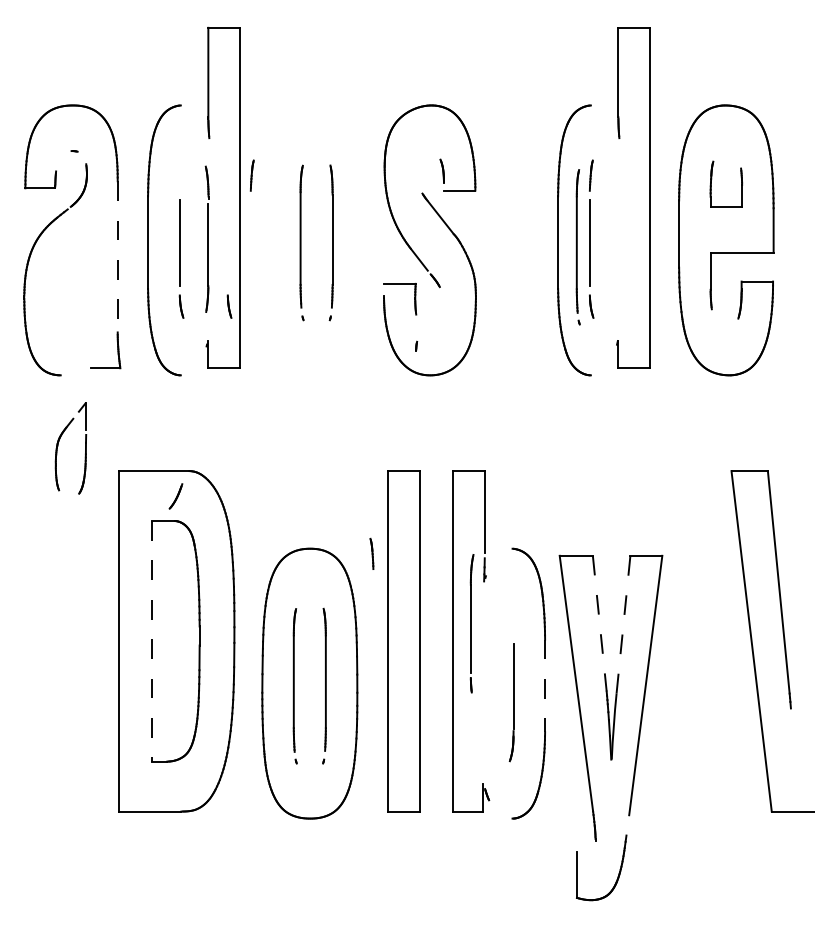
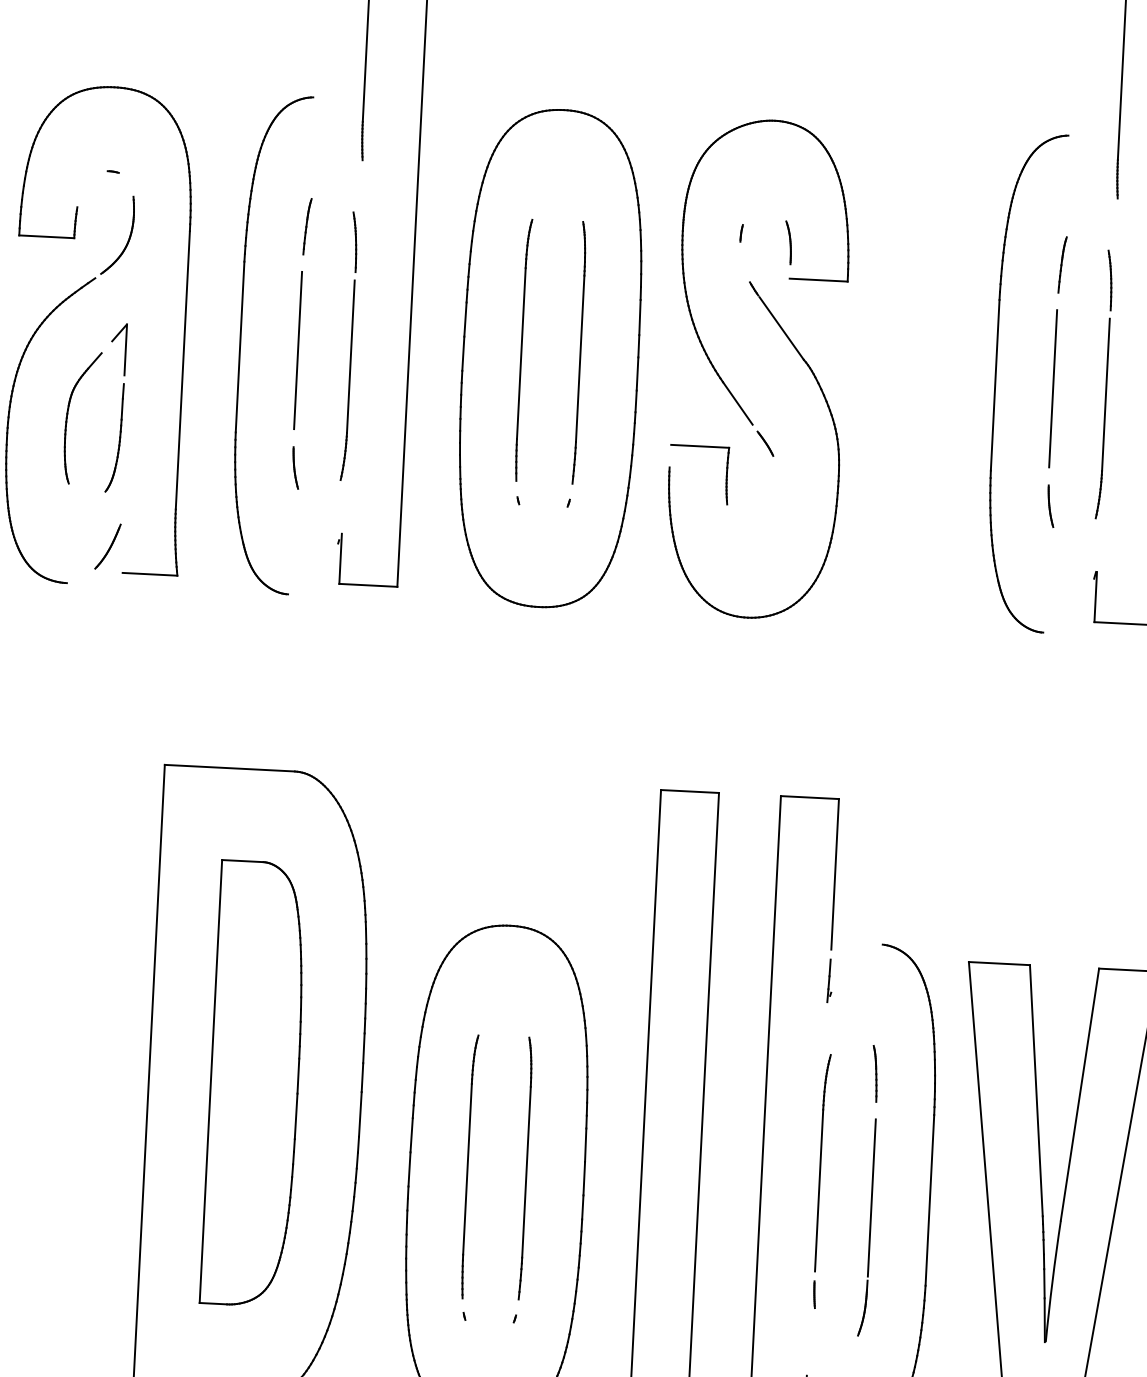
line: (251, 175) -> (306, 226), moved
part: (616, 238) -> (1103, 383), added
part: (316, 240) -> (550, 358), added
part: (577, 247) -> (1030, 395), removed
line: (117, 256) -> (182, 369), dashed -> solid
line: (229, 306) -> (384, 472), removed
part: (416, 345) -> (741, 231), moved
part: (58, 446) -> (71, 402), moved
part: (175, 496) -> (107, 546), moved
line: (371, 553) -> (874, 1072), moved
part: (471, 623) -> (820, 1181), moved
line: (599, 624) -> (1035, 1092), dashed -> solid
line: (623, 624) -> (1079, 1094), dashed -> solid
line: (152, 641) -> (211, 1081), dashed -> solid
line: (545, 686) -> (930, 1201), dashed -> solid

